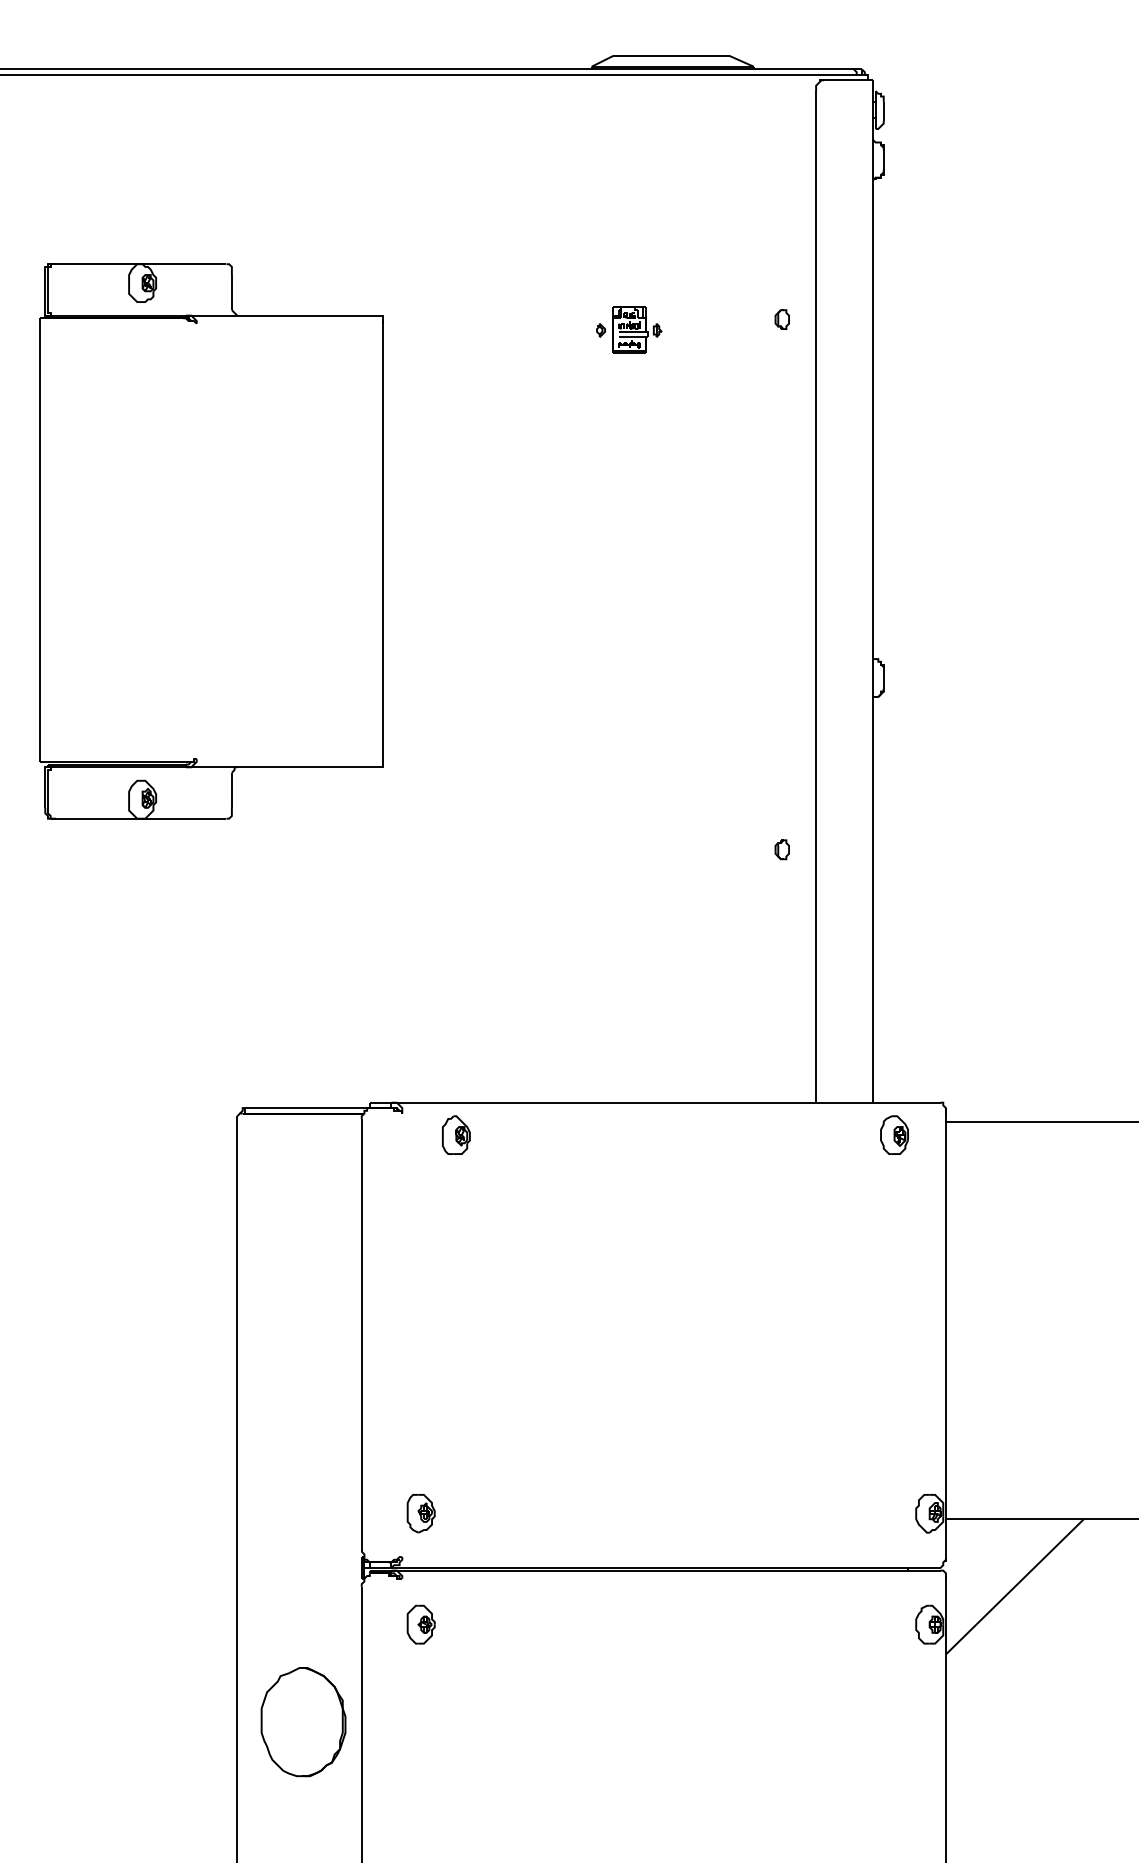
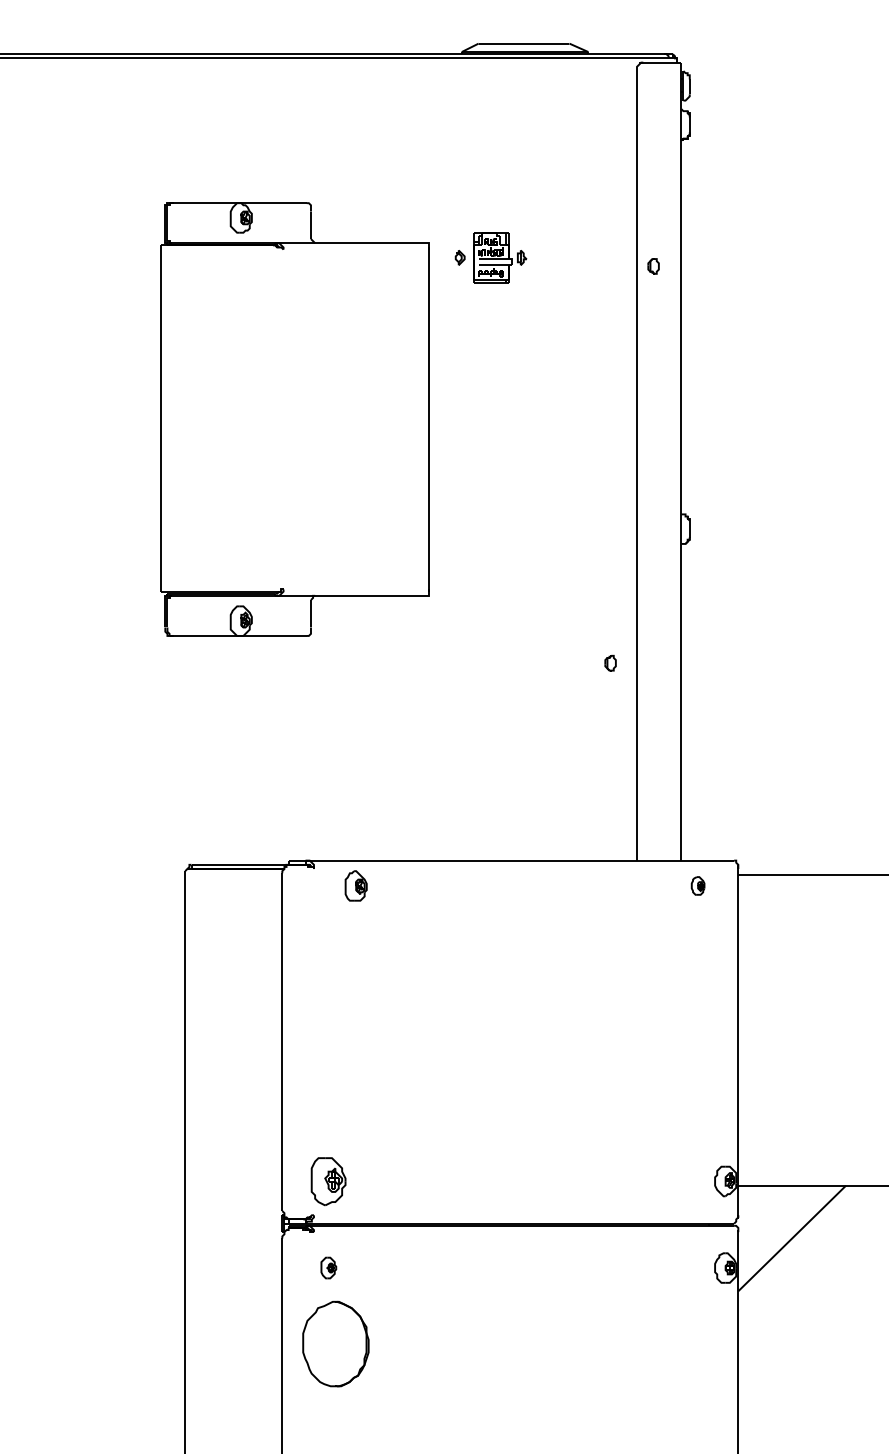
part: (782, 319) -> (653, 266), moved
part: (629, 329) -> (491, 257), size x1.4
part: (210, 541) -> (294, 419), moved
part: (893, 1134) -> (697, 885), size x0.6
part: (420, 1512) -> (328, 1180), size x1.6
part: (420, 1623) -> (328, 1267), size x0.7
part: (303, 1721) -> (335, 1343), moved

